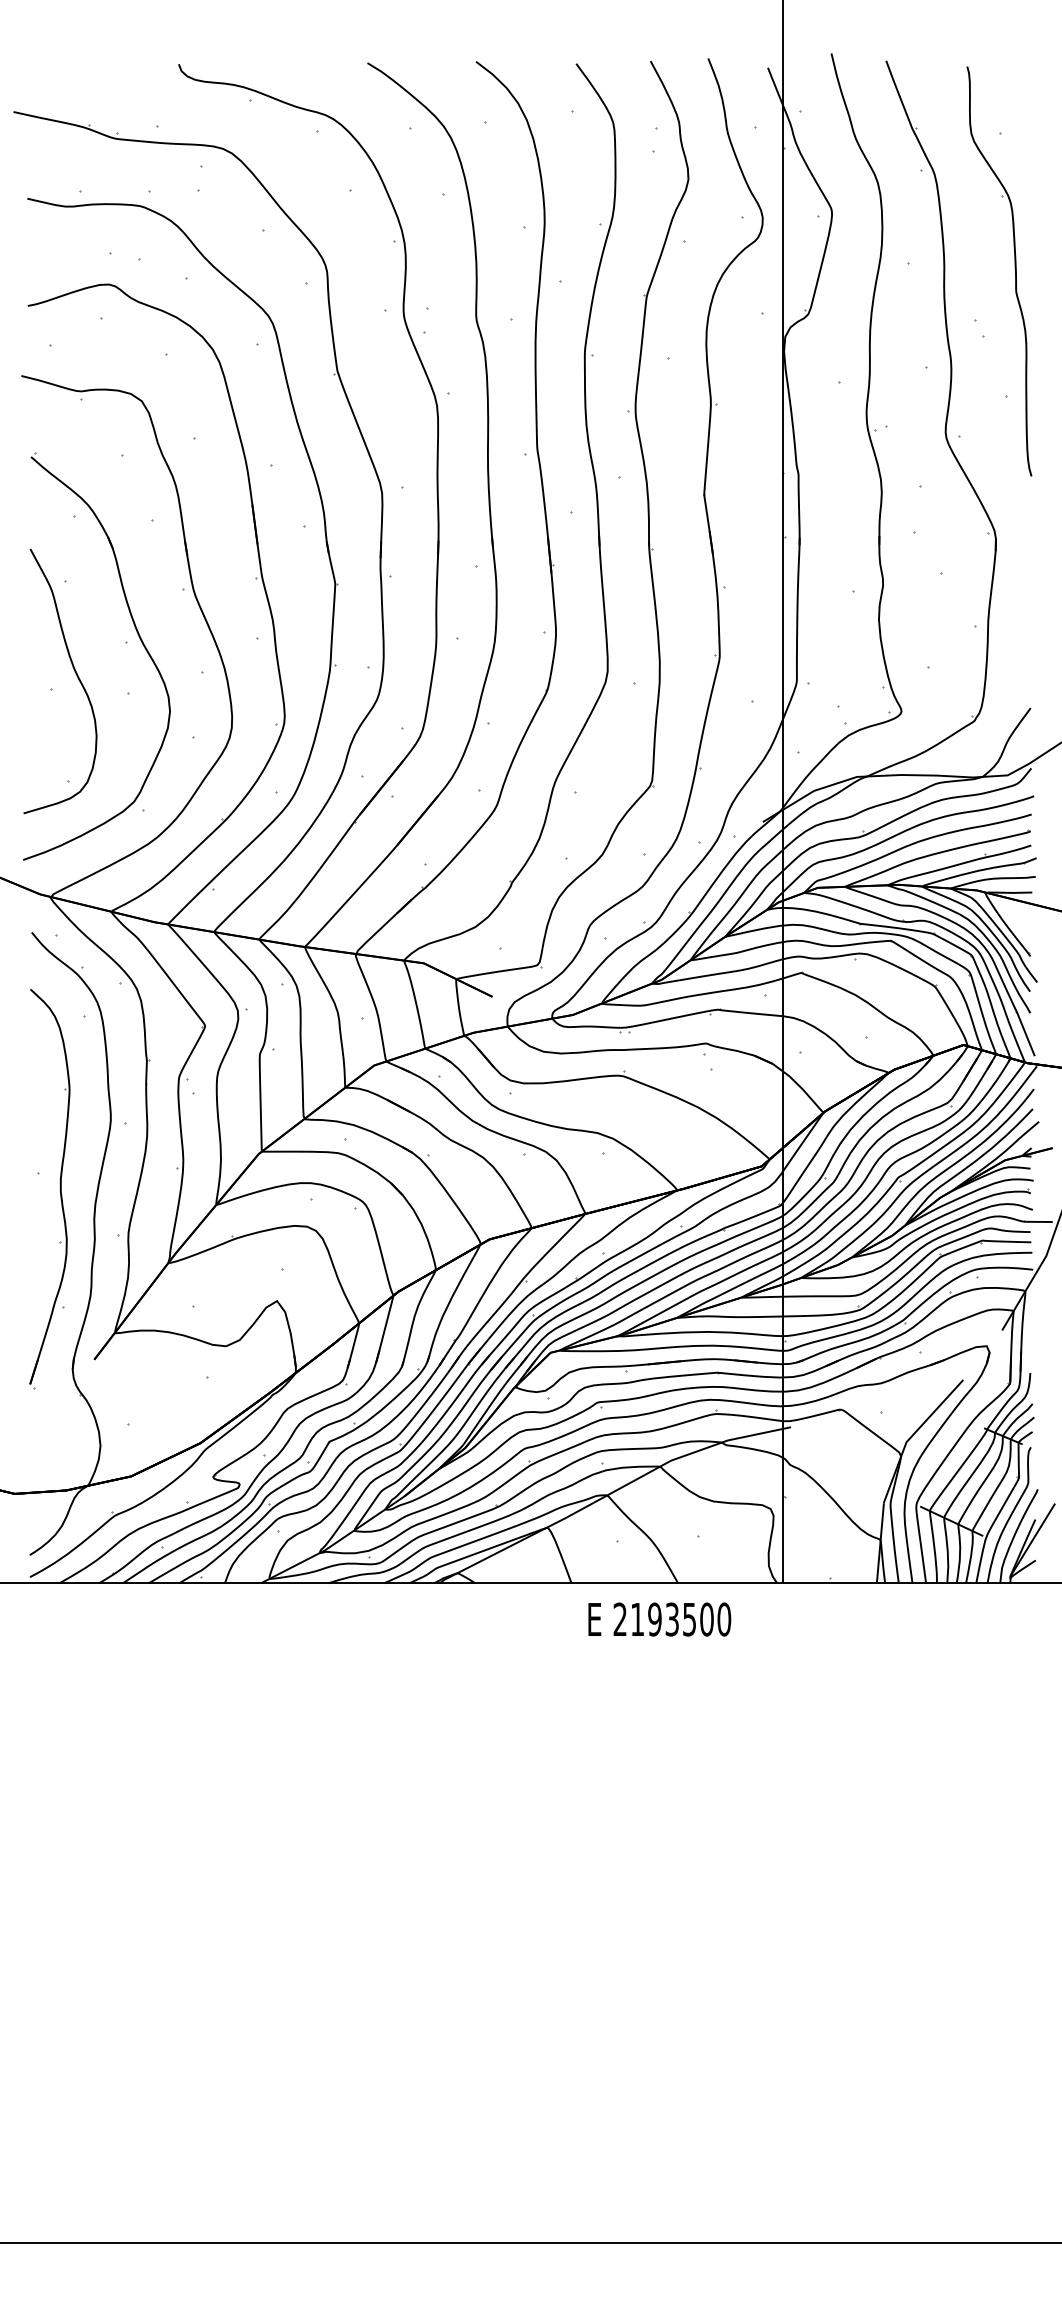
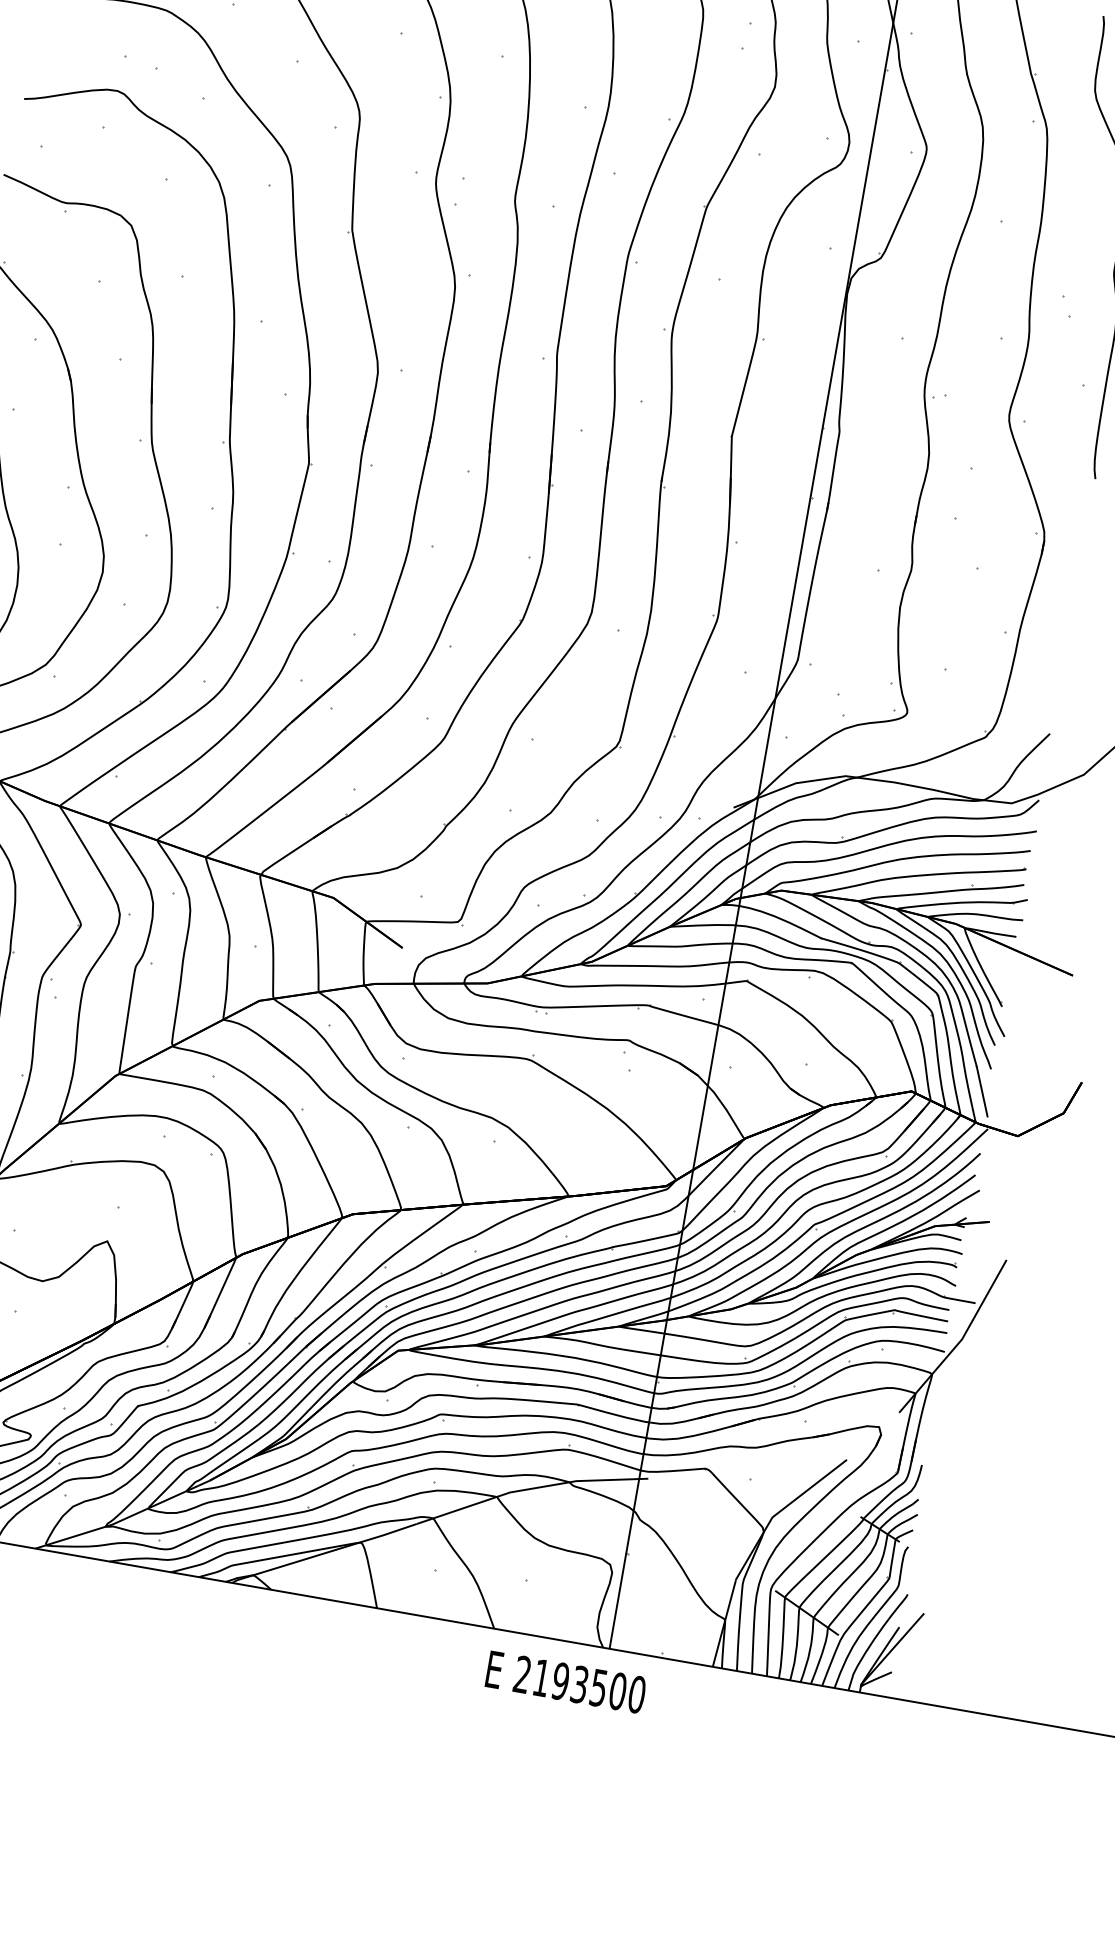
text: (659, 1619) -> (565, 1682), moved

